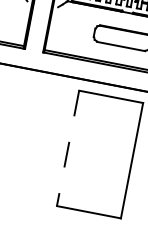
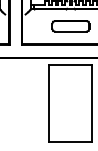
line: (67, 149) -> (49, 104), dashed -> solid

